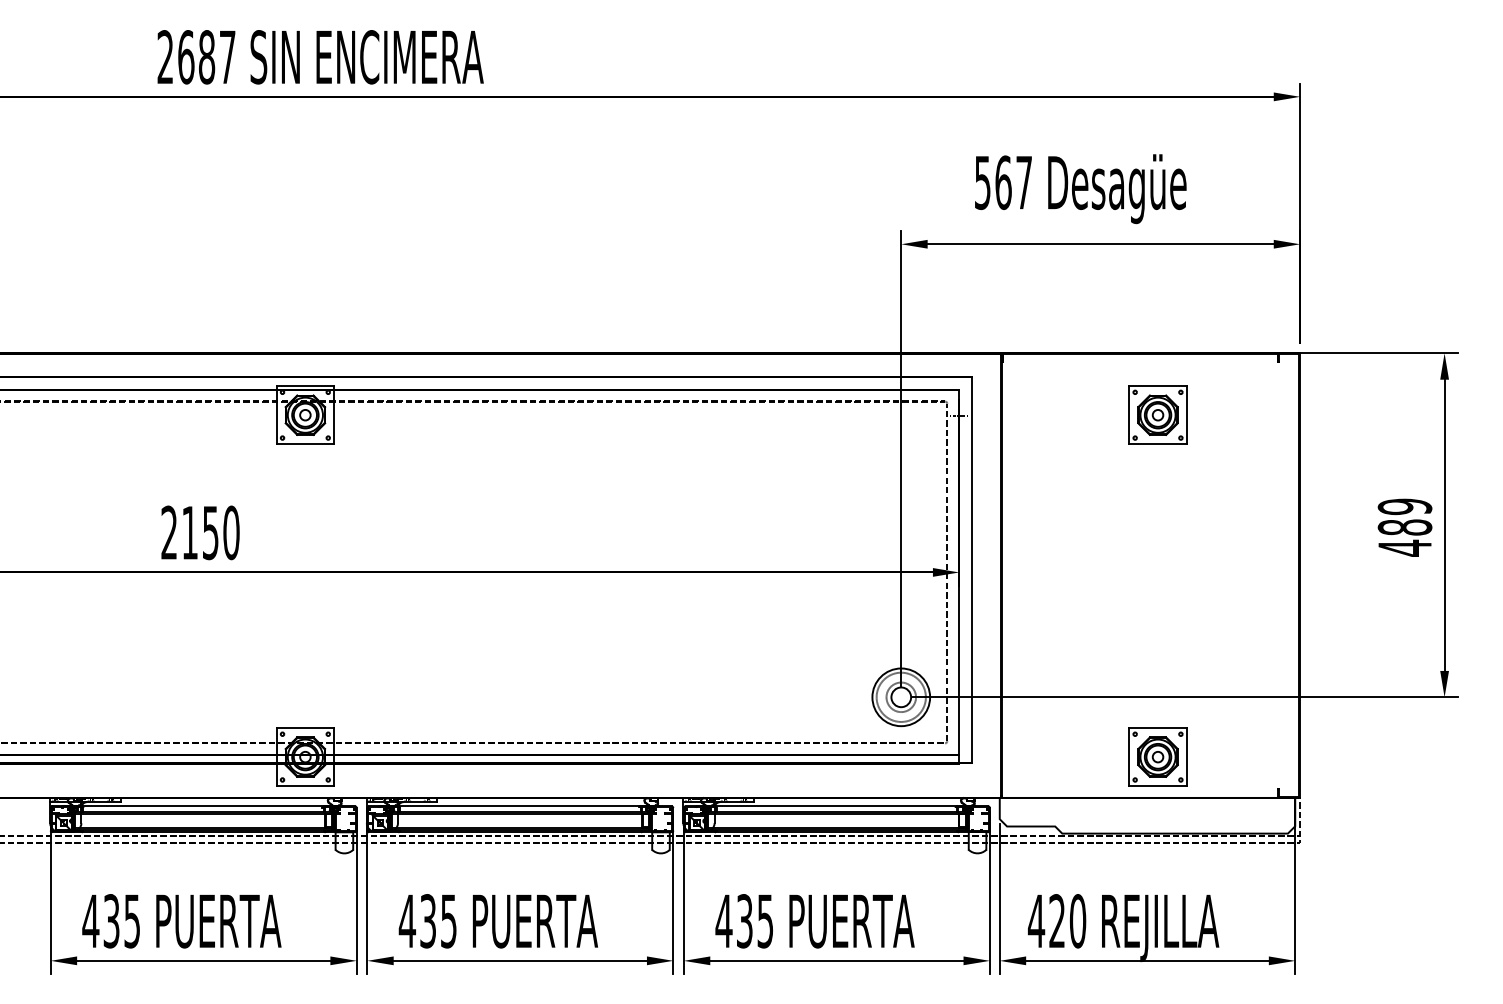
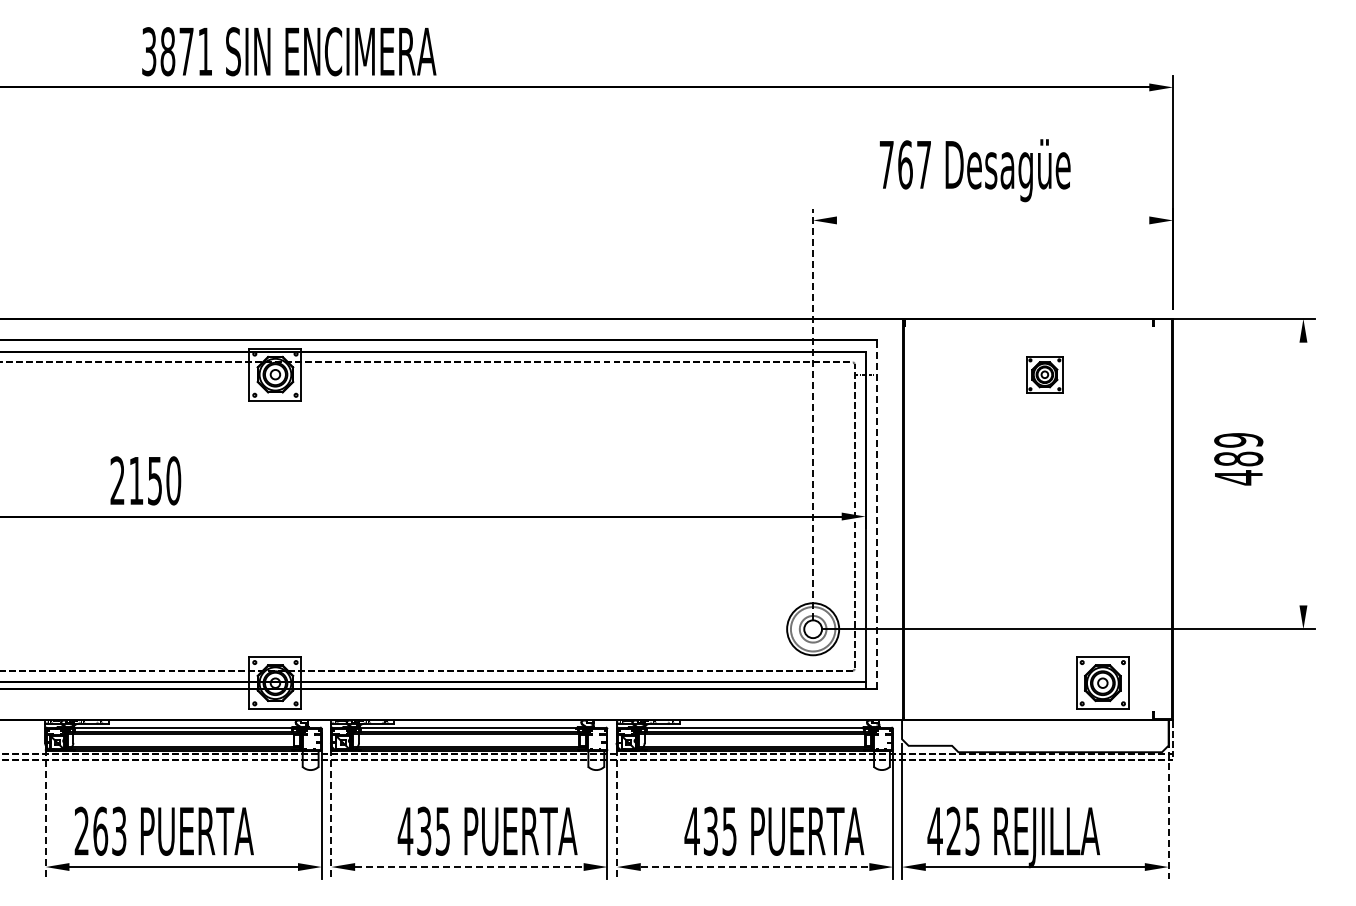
text: (196, 57) -> (177, 51), 2687 -> 3871
text: (982, 183) -> (886, 165), 567 -> 767
line: (1100, 244) -> (992, 220), removed
part: (1157, 415) -> (1044, 374), size x0.7
line: (901, 459) -> (813, 414), solid -> dashed
line: (1444, 524) -> (1303, 473), removed
text: (1404, 528) -> (1238, 459), moved
text: (200, 532) -> (145, 480), moved
line: (971, 569) -> (876, 513), solid -> dashed
part: (1157, 756) -> (1102, 682), moved
line: (1295, 891) -> (1168, 804), solid -> dashed
line: (50, 902) -> (45, 814), solid -> dashed
line: (367, 902) -> (331, 814), solid -> dashed
line: (684, 902) -> (617, 814), solid -> dashed
text: (111, 920) -> (100, 830), 435 -> 263
text: (498, 920) -> (487, 830), moved
text: (815, 920) -> (774, 830), moved
text: (1077, 920) -> (972, 830), 420 -> 425
line: (520, 961) -> (469, 867), solid -> dashed
line: (837, 961) -> (755, 867), solid -> dashed

